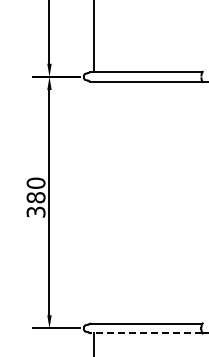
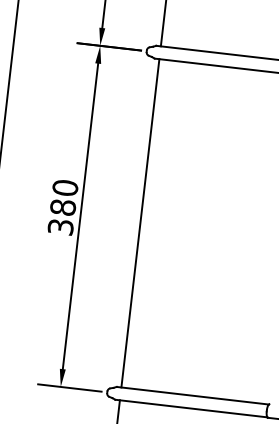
line: (93, 202) -> (140, 223), added
line: (145, 333) -> (190, 408), dashed -> solid

